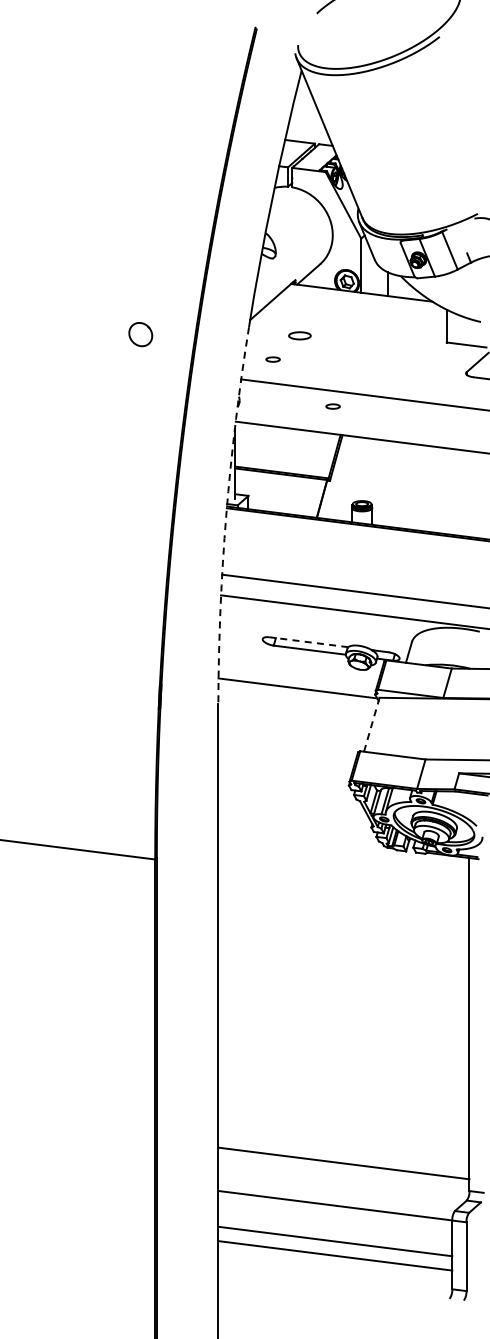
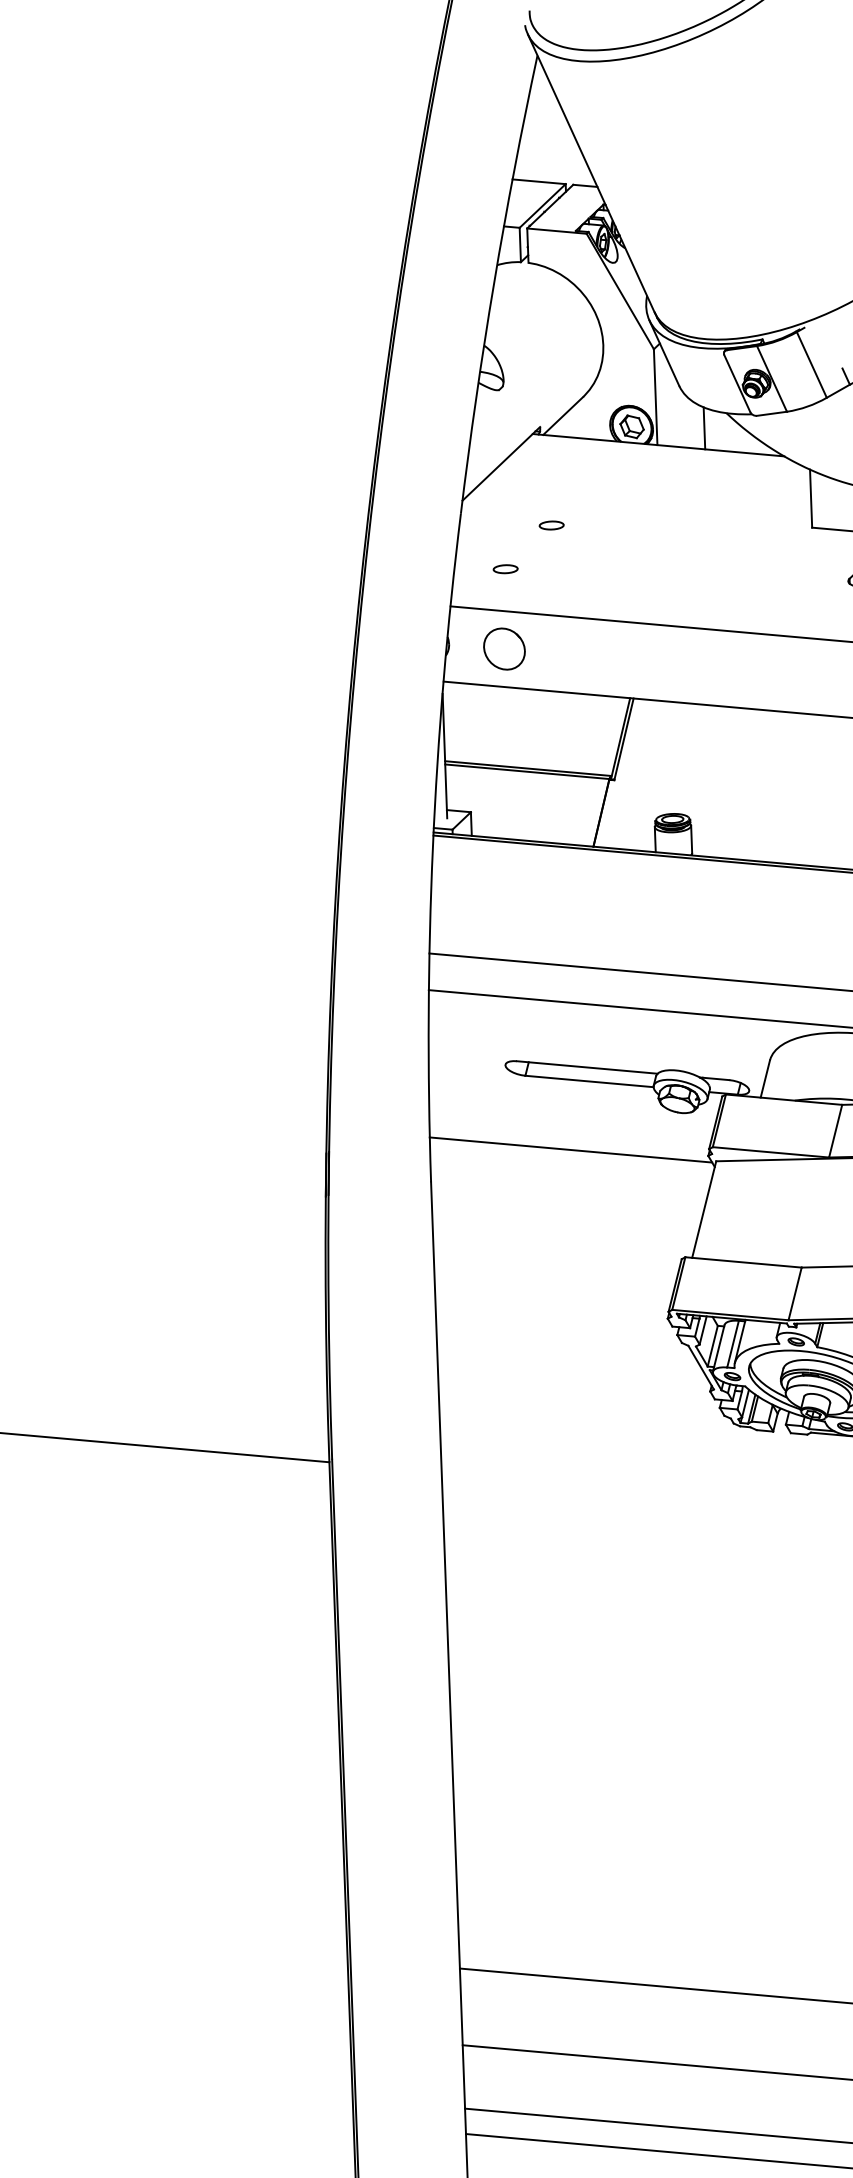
part: (140, 334) -> (503, 648), moved
part: (299, 335) -> (550, 524), size x0.62
part: (332, 406) -> (613, 648), removed
arc: (226, 514) -> (433, 846), dashed -> solid
line: (308, 642) -> (586, 1067), dashed -> solid
line: (371, 724) -> (703, 1209), dashed -> solid

